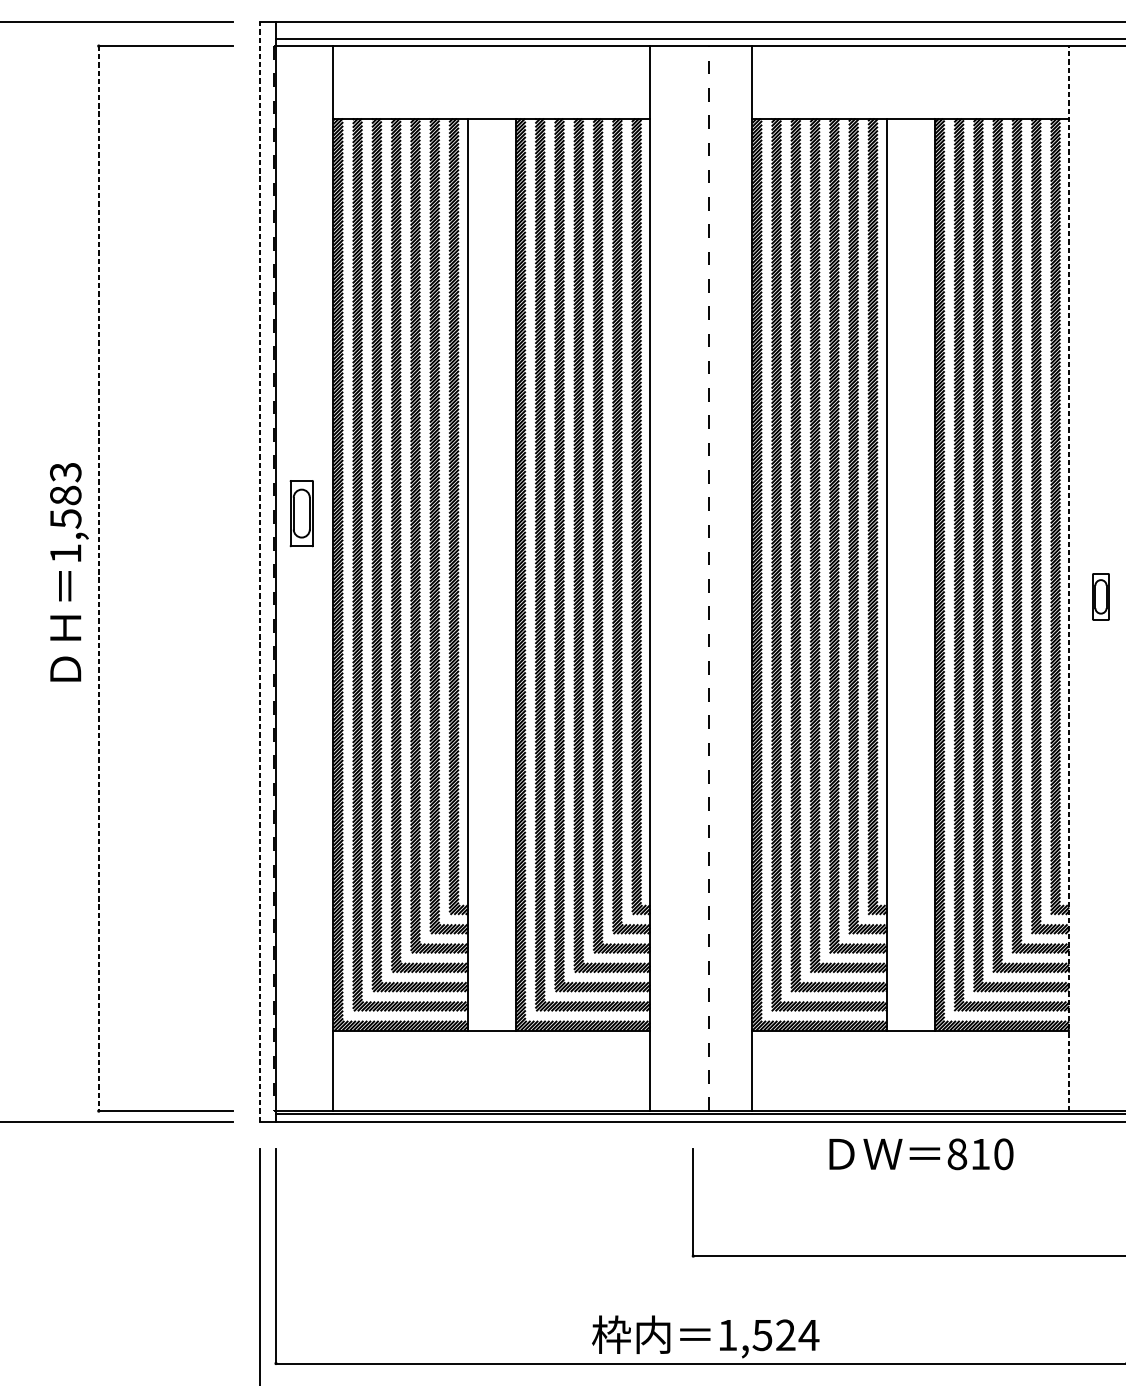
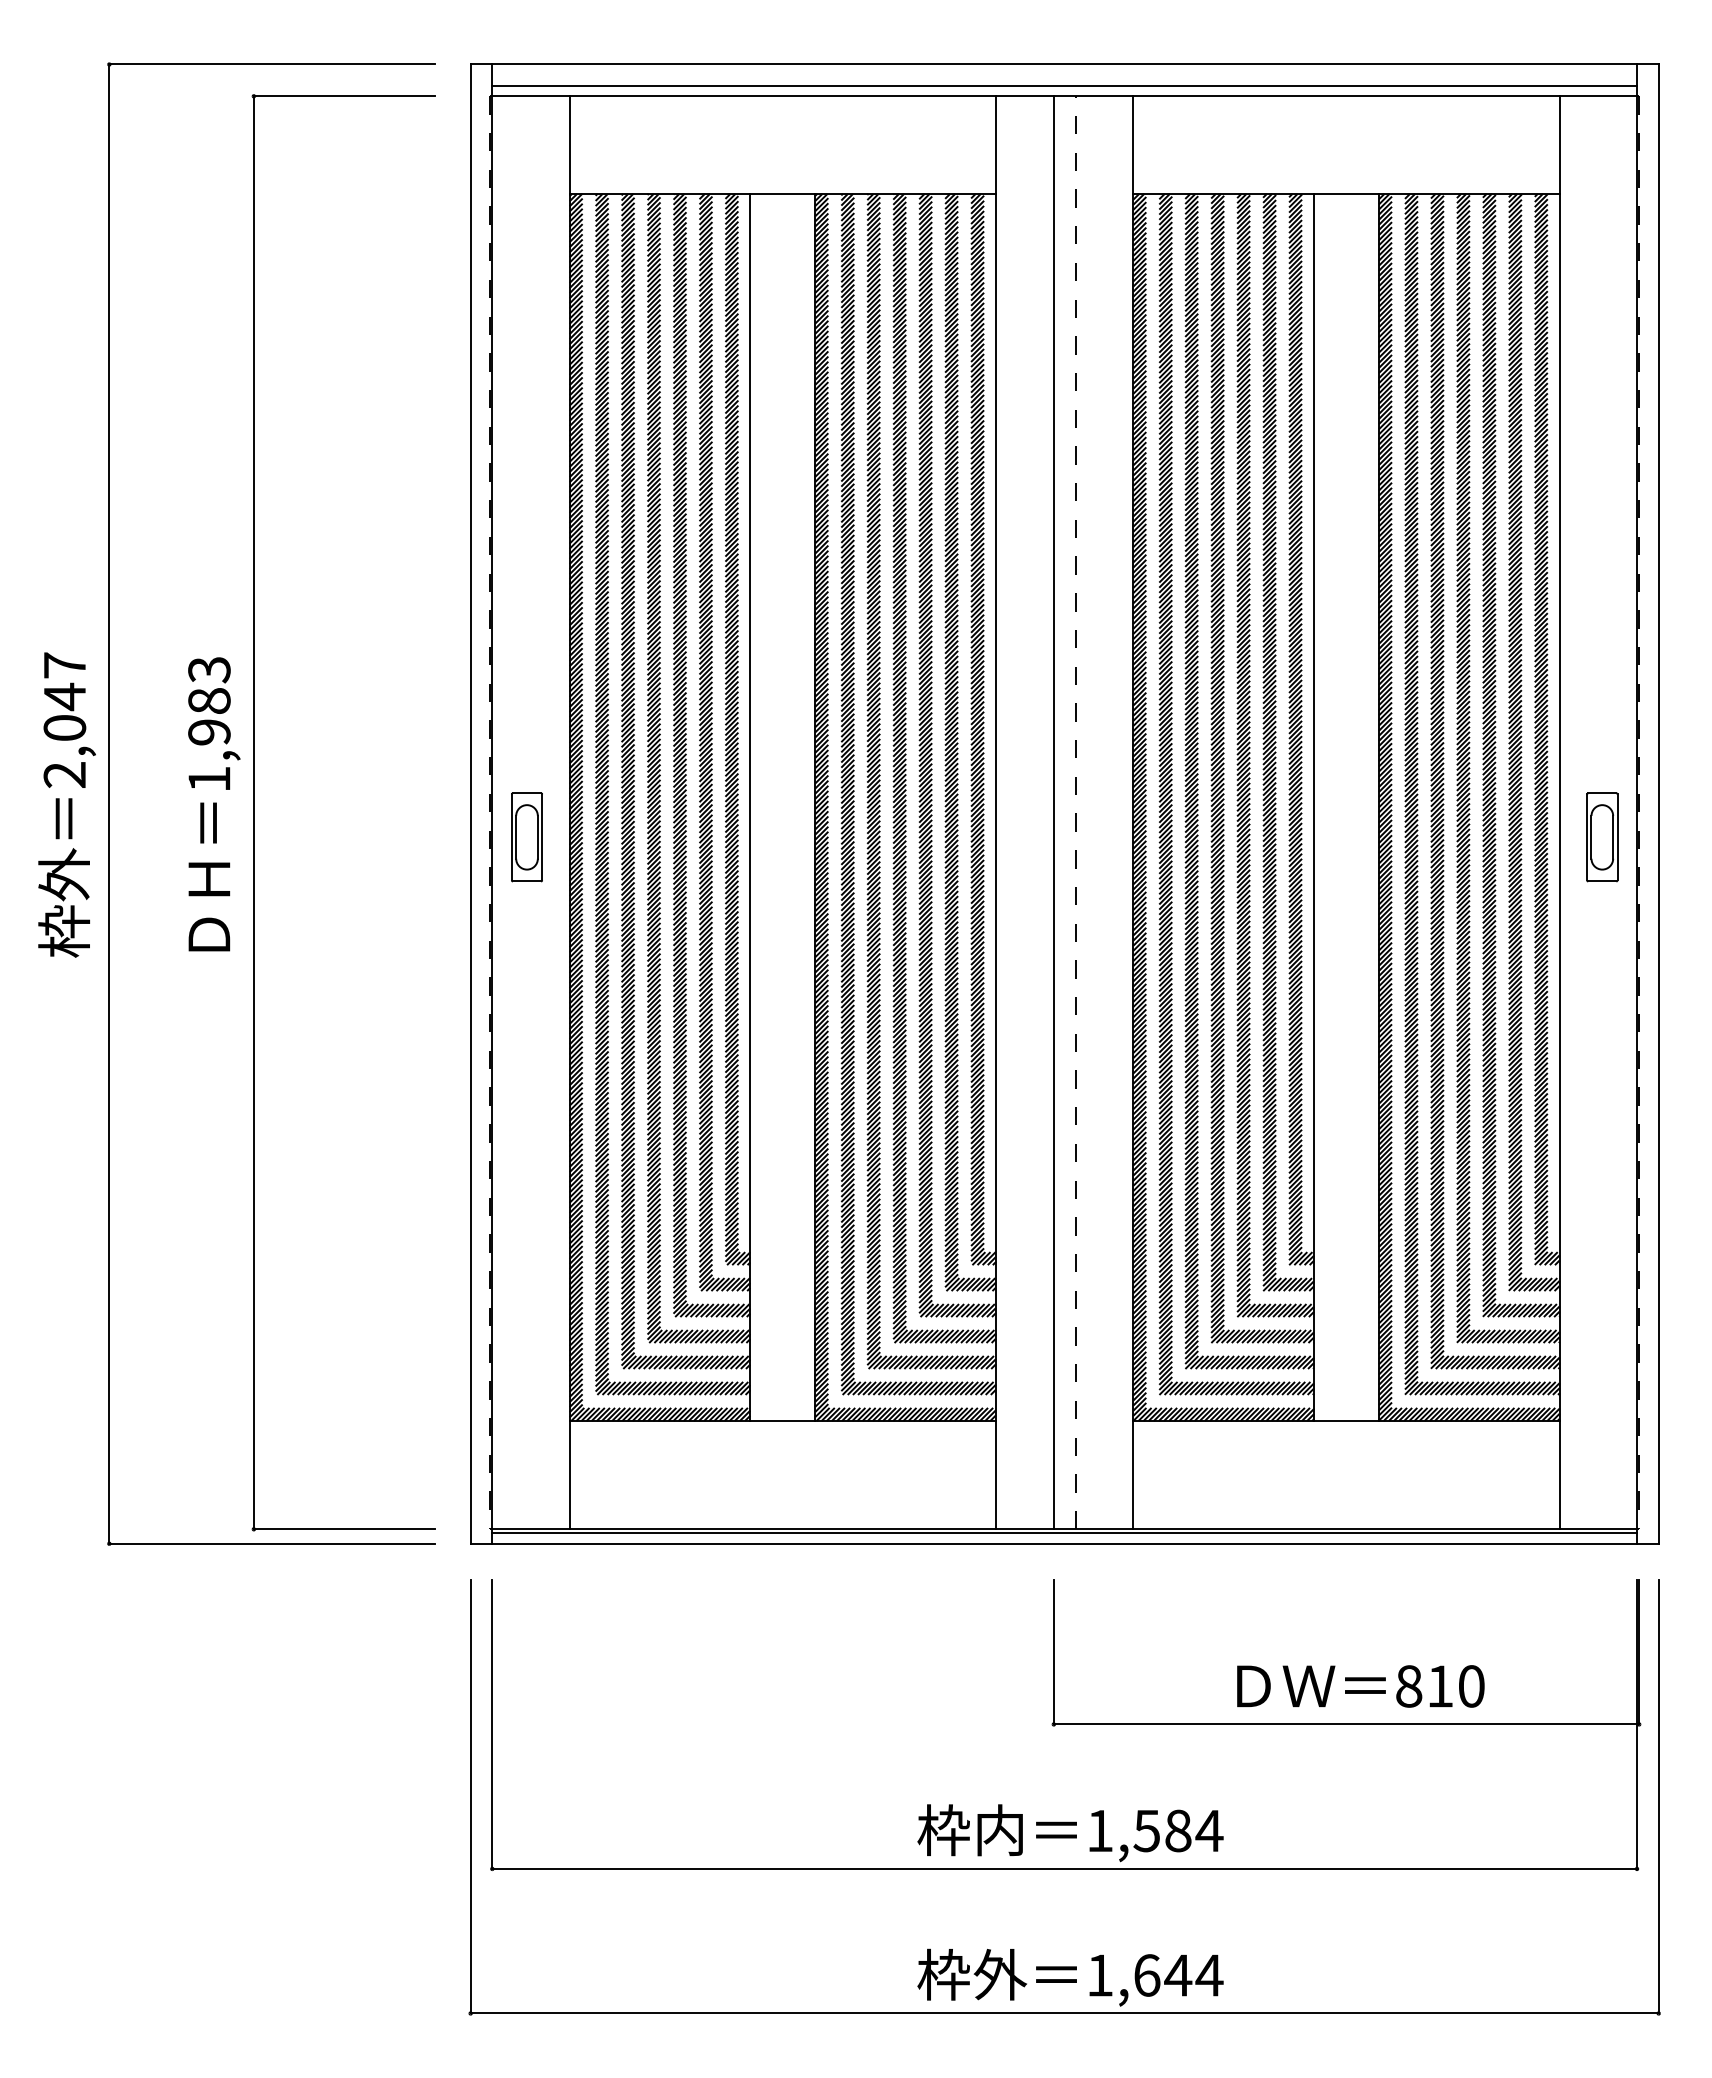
part: (301, 513) -> (526, 837), moved
text: (65, 518) -> (209, 732), 1,583 -> 1,983
line: (259, 572) -> (470, 804), dashed -> solid
line: (98, 578) -> (253, 812), dashed -> solid
line: (693, 578) -> (1053, 812), added
line: (1069, 578) -> (1559, 812), dashed -> solid
part: (1101, 596) -> (1602, 837), size x1.43
text: (921, 1154) -> (1360, 1686), moved
text: (785, 1334) -> (1178, 1830), 1,524 -> 1,584

